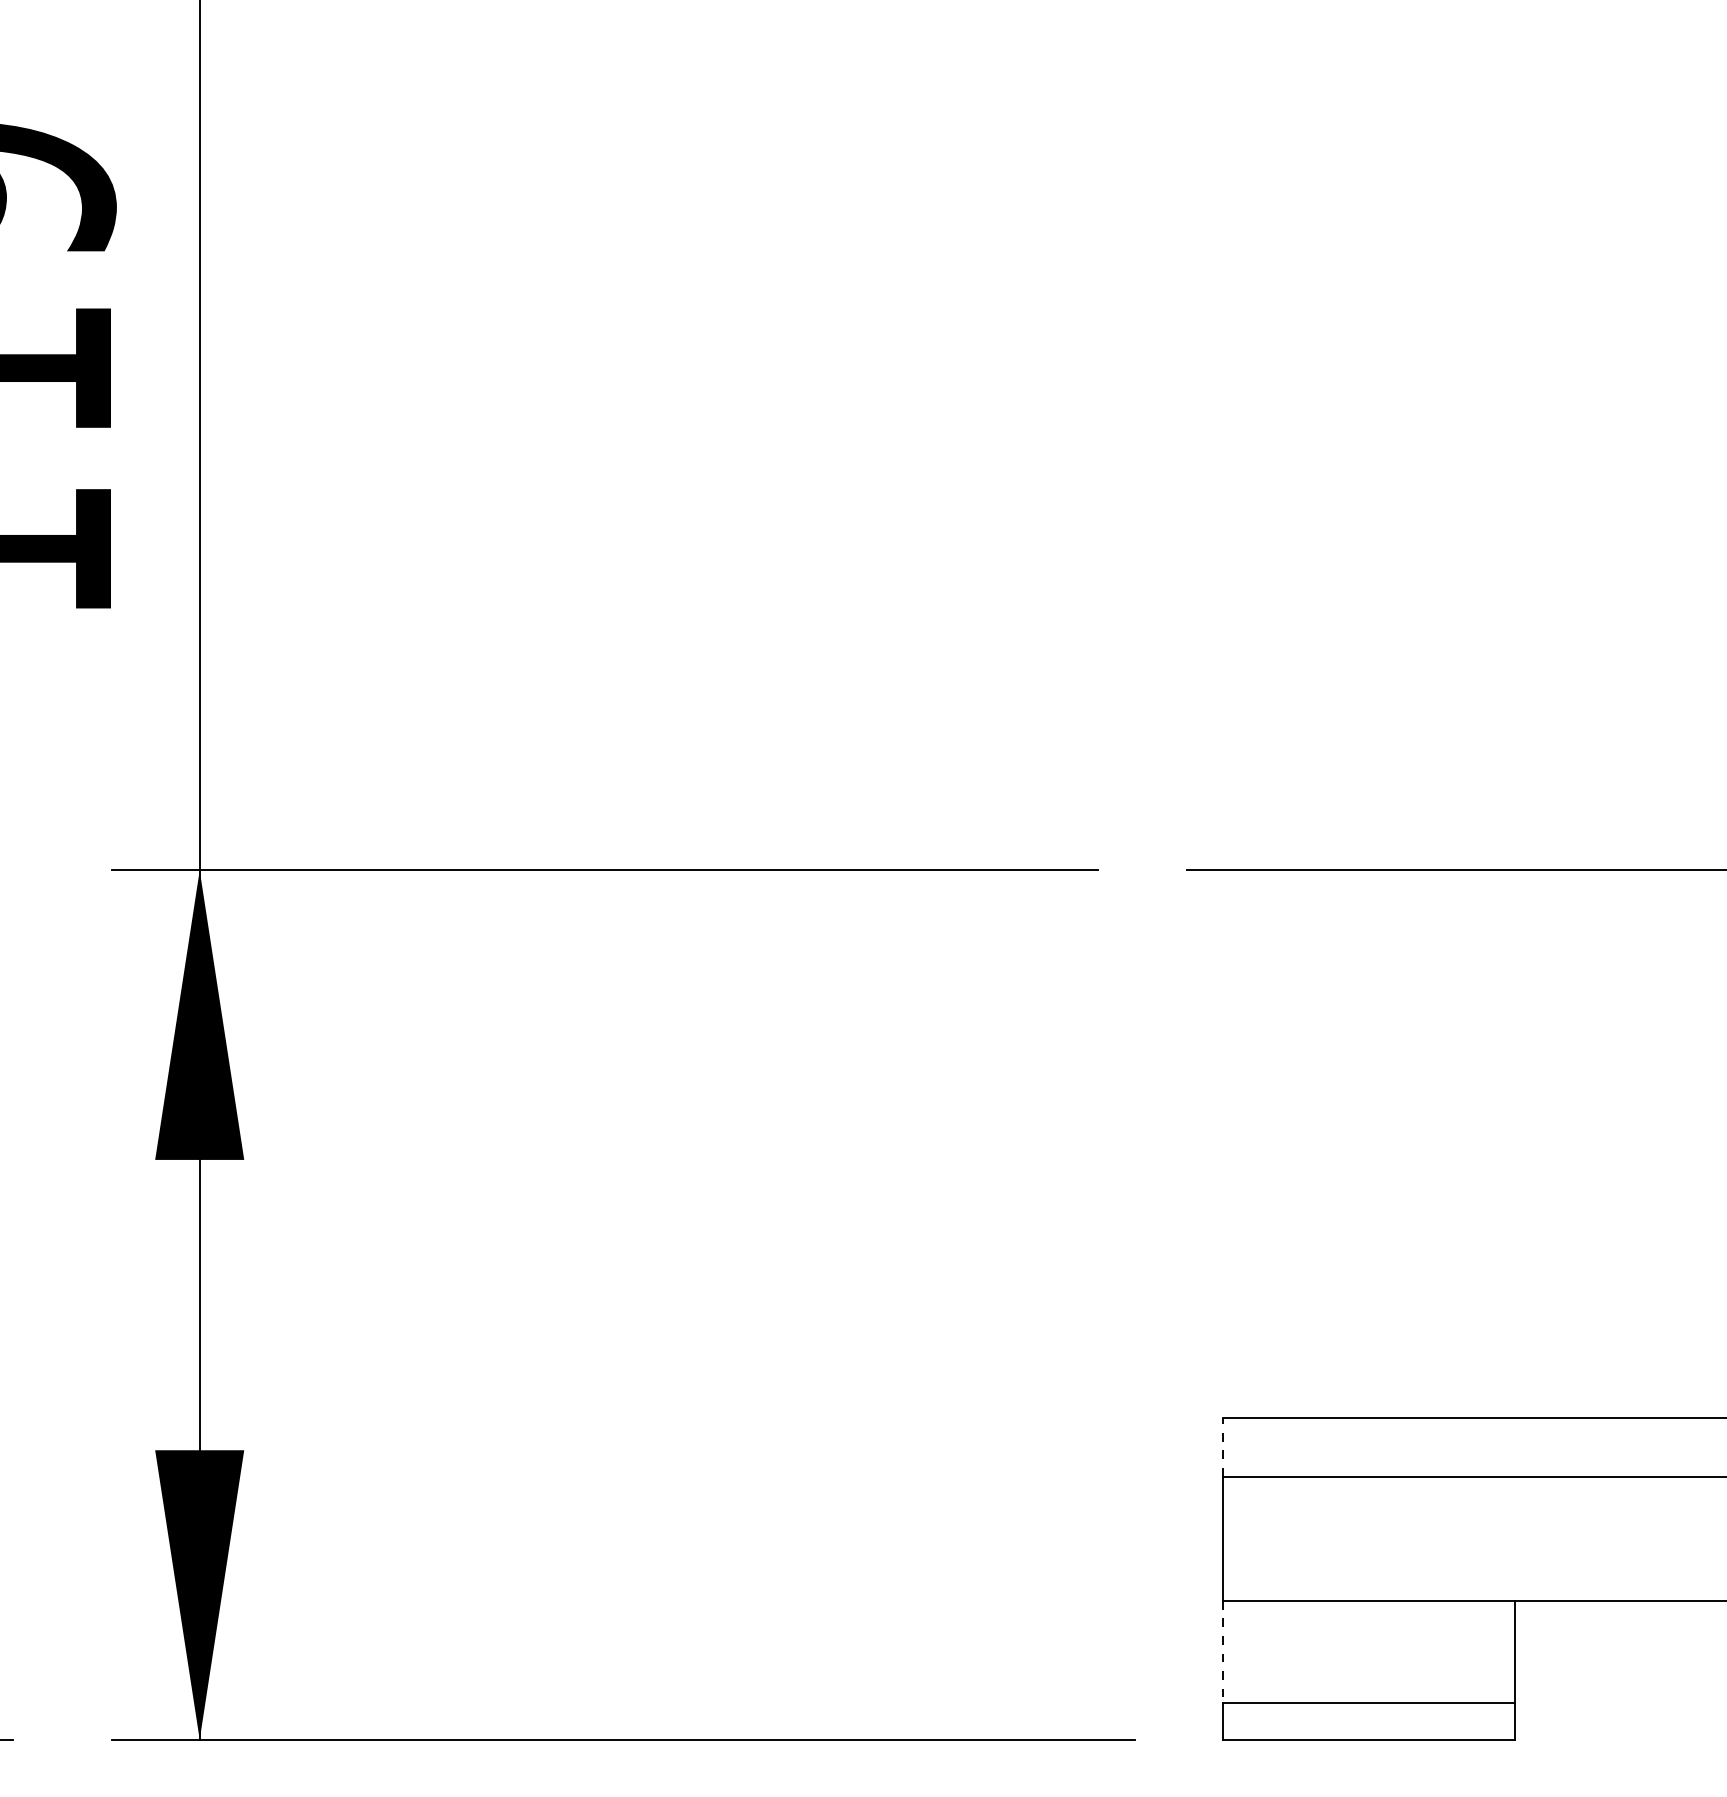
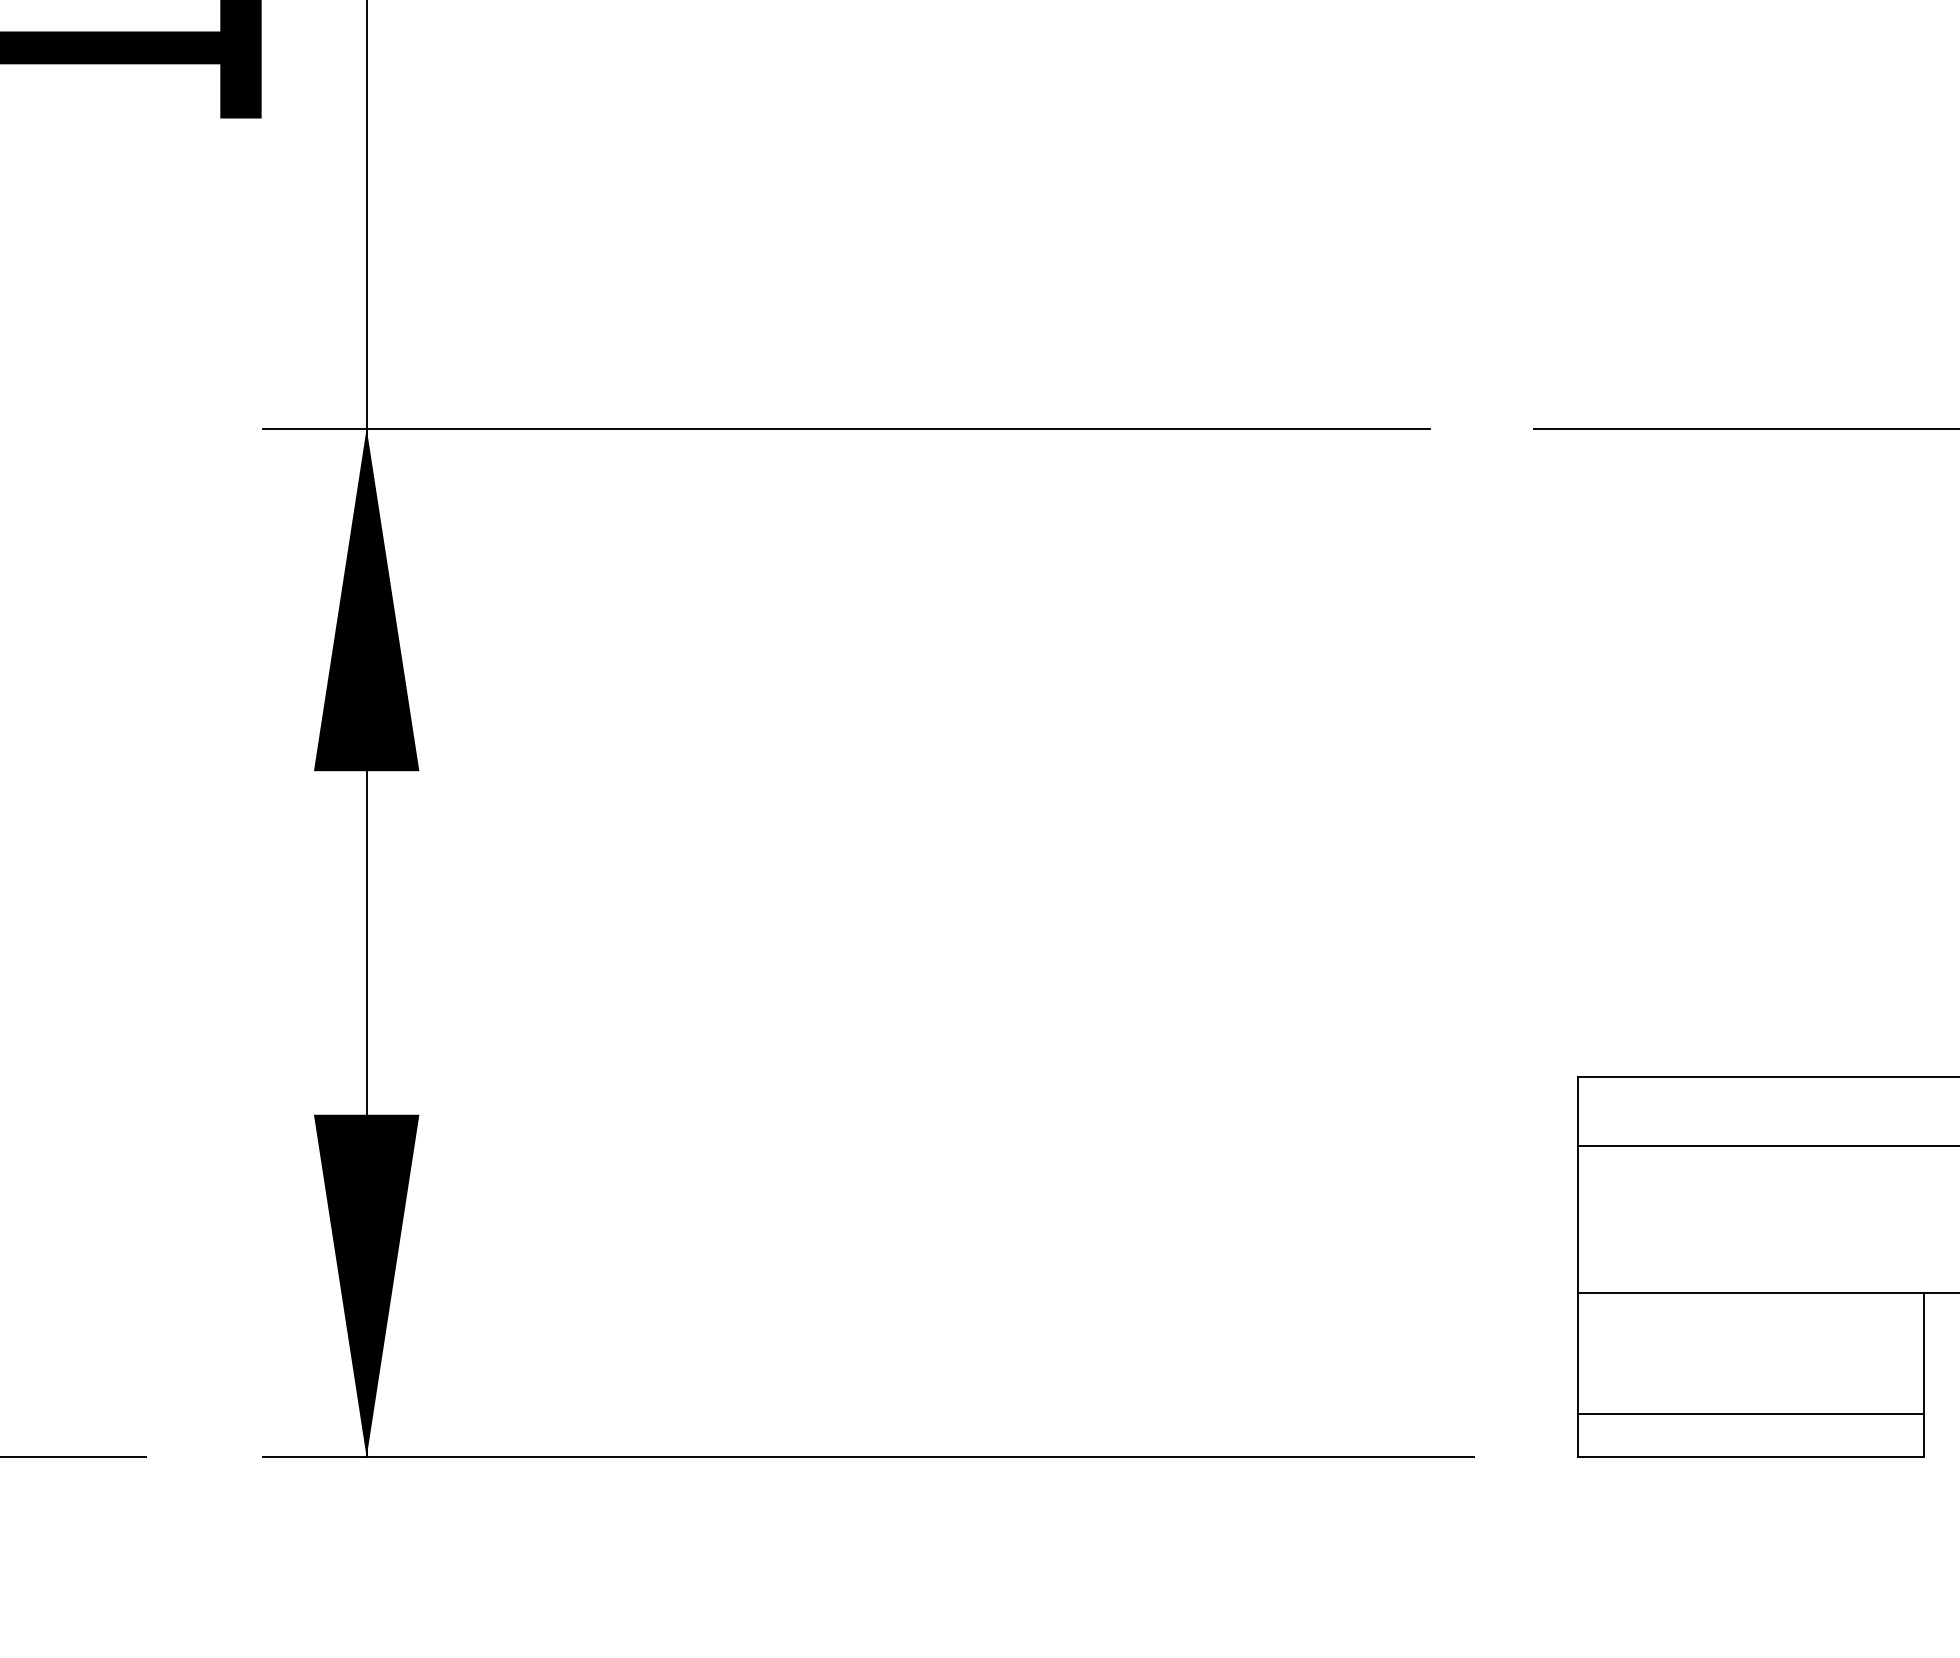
line: (1223, 1447) -> (1578, 1111), dashed -> solid
line: (1223, 1652) -> (1578, 1354), dashed -> solid

